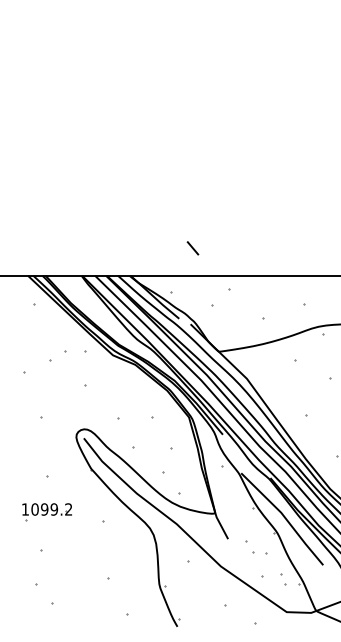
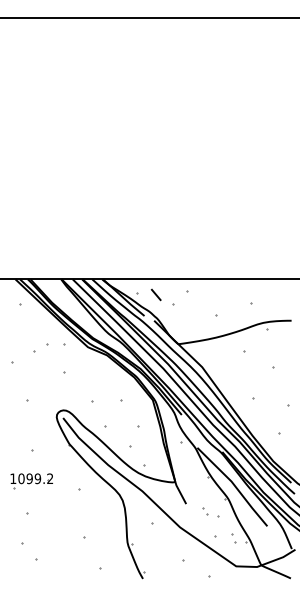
line: (192, 247) -> (155, 294), moved
part: (250, 547) -> (205, 511), size x0.62

